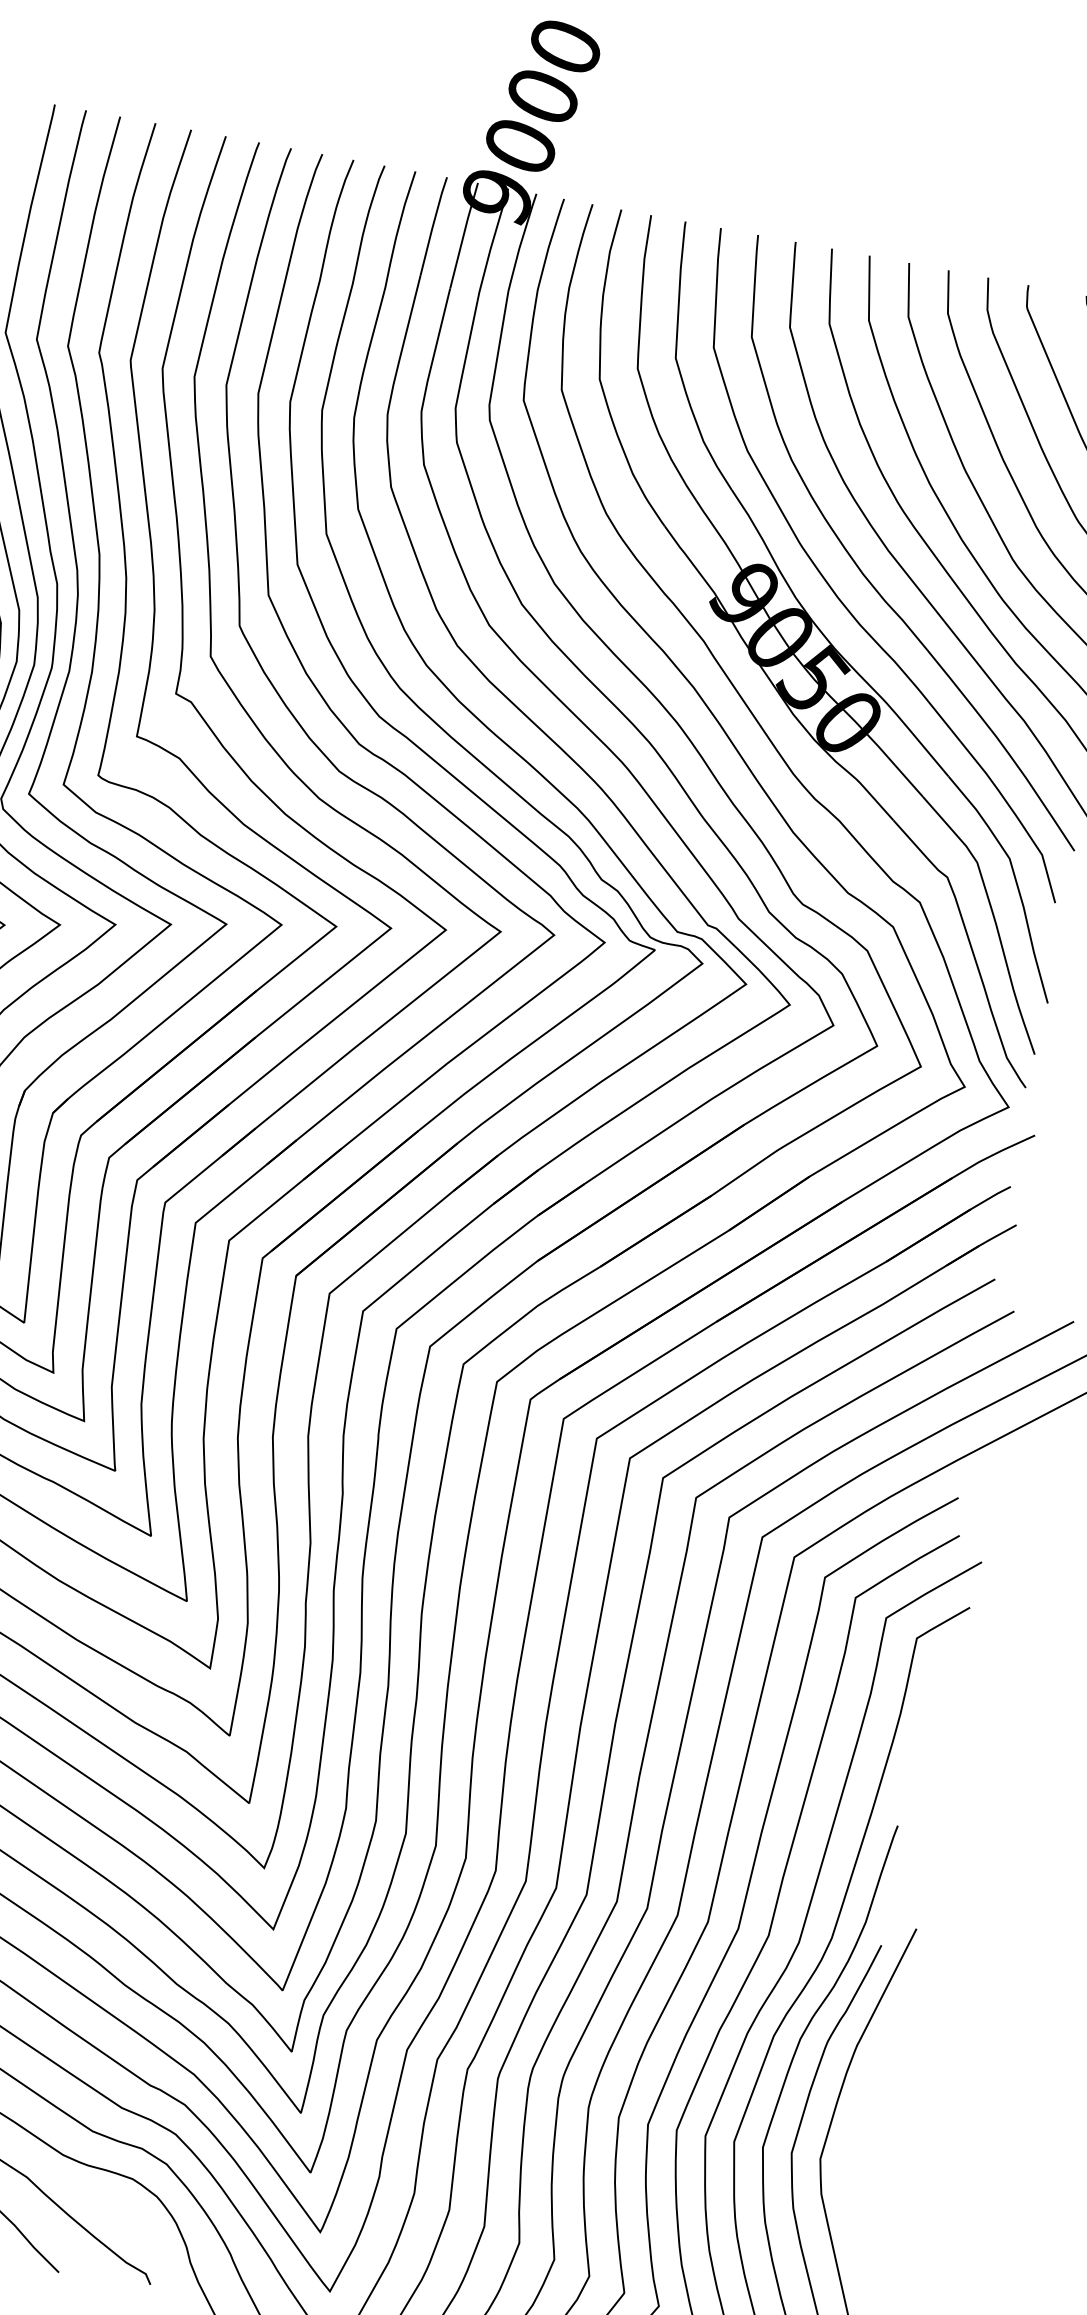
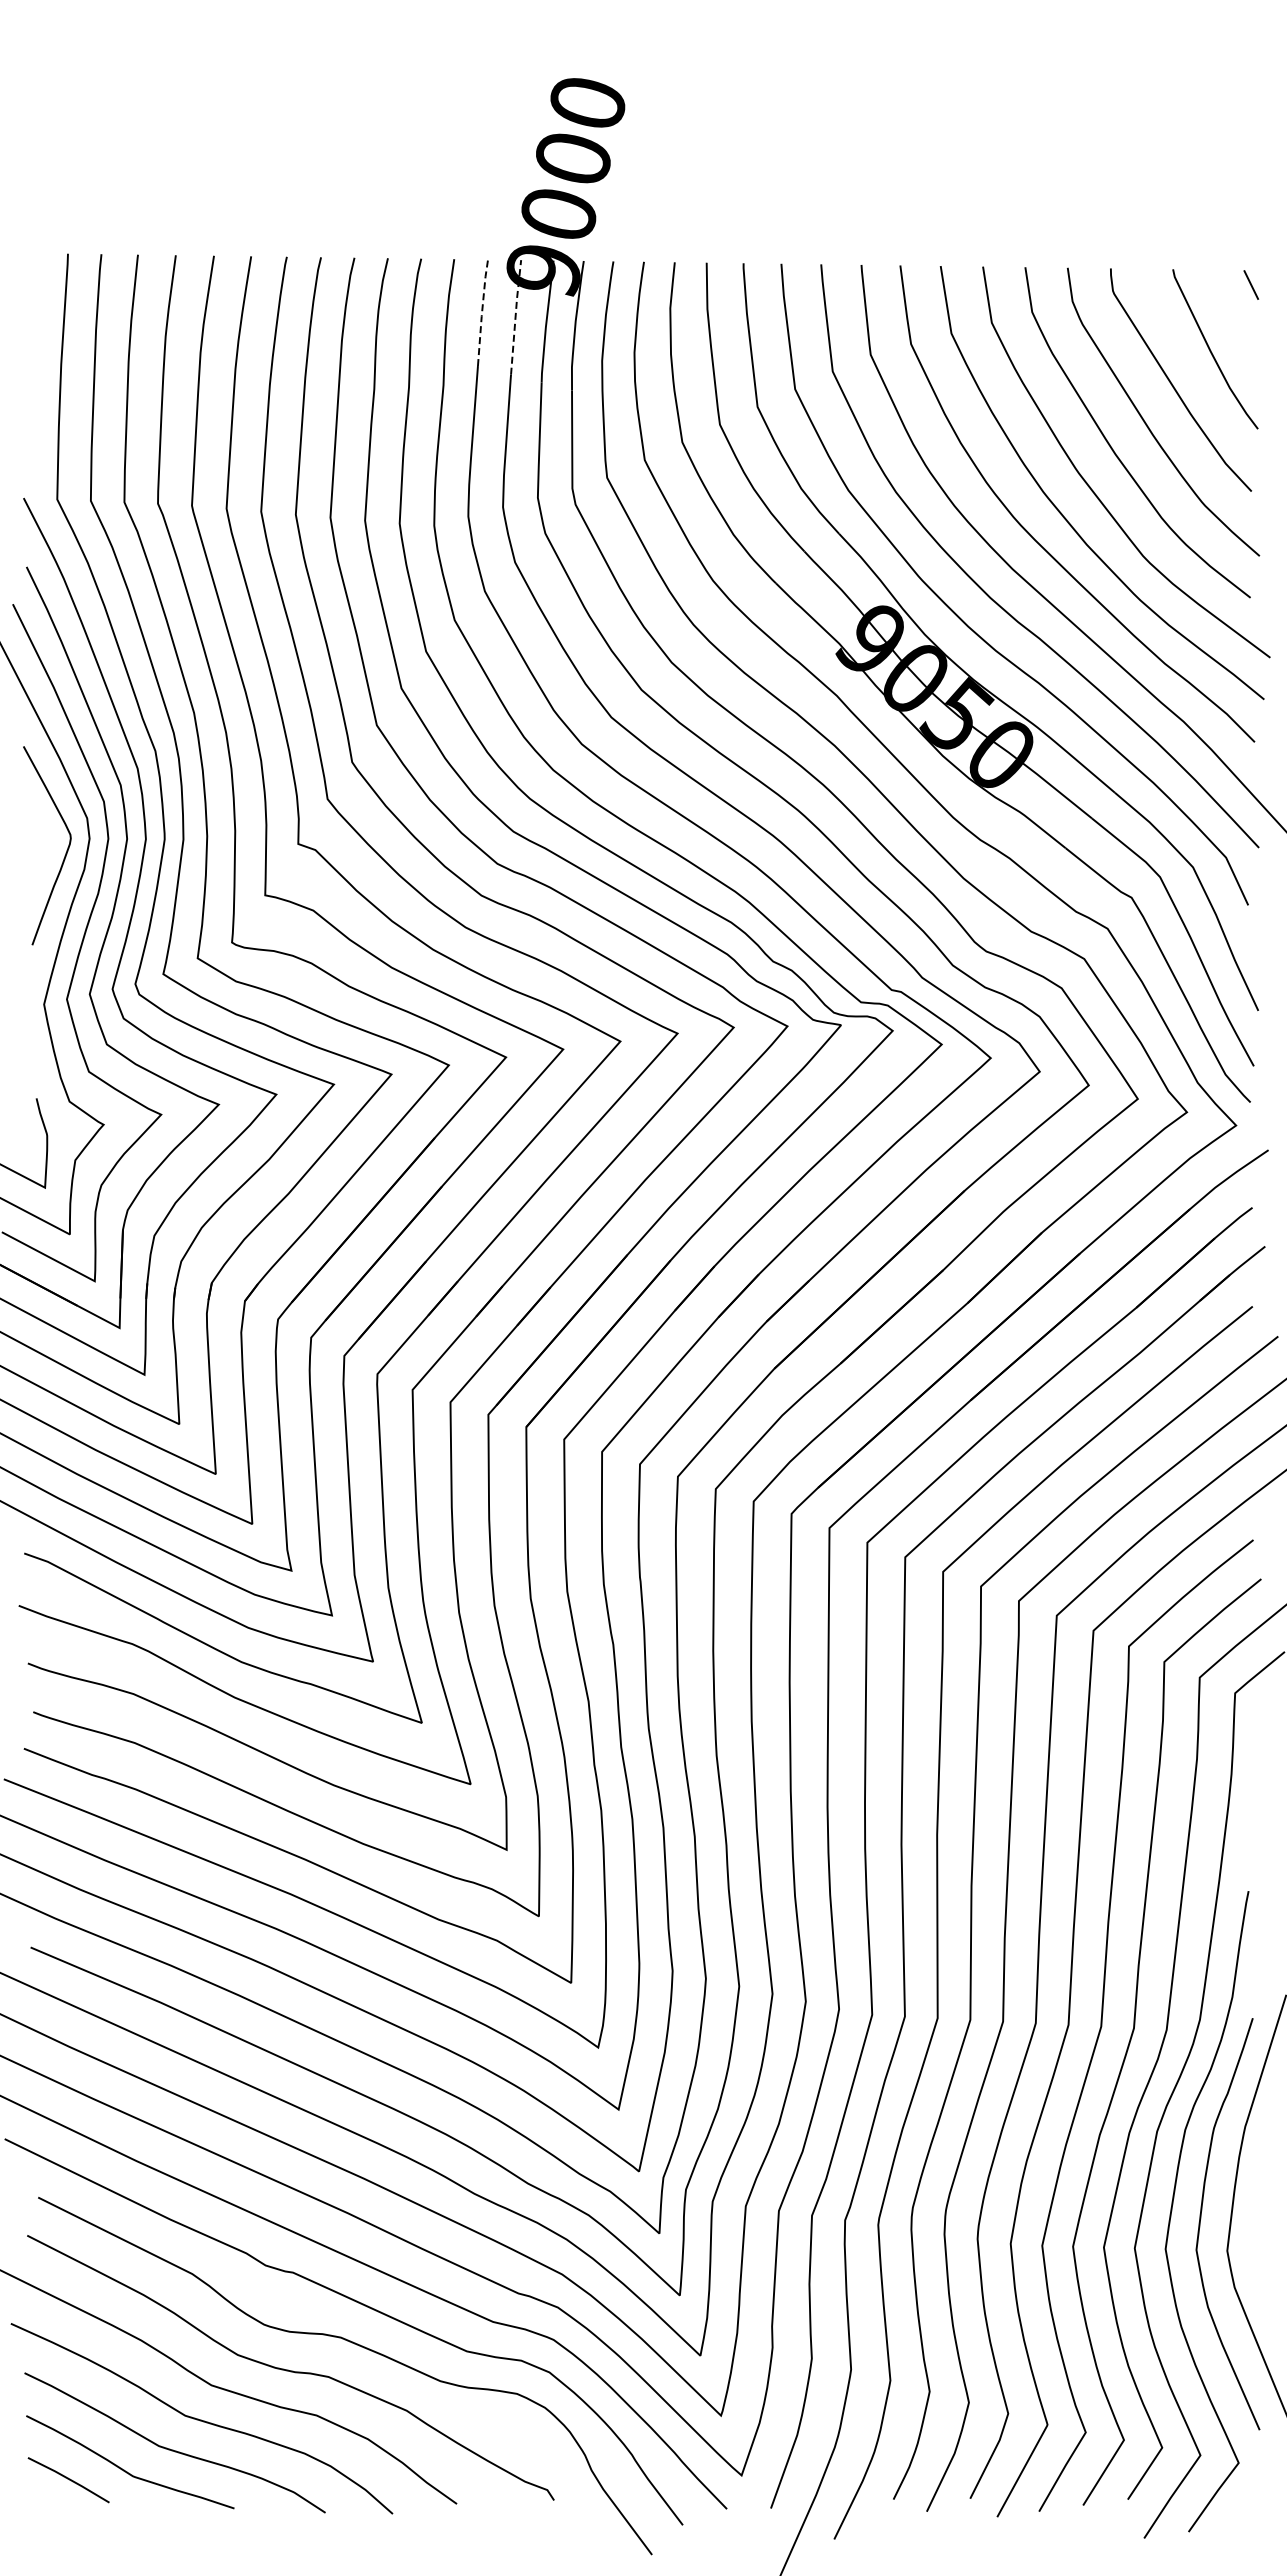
line: (433, 225) -> (482, 312), solid -> dashed
line: (463, 234) -> (515, 316), solid -> dashed

